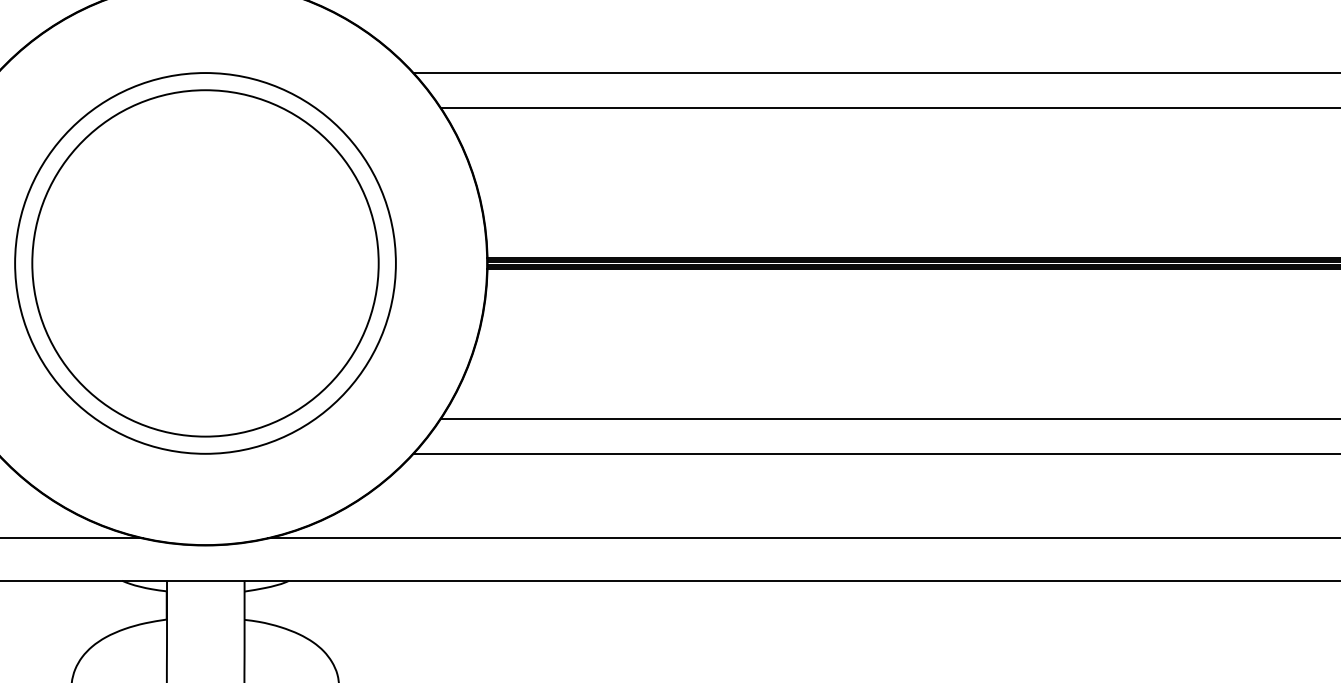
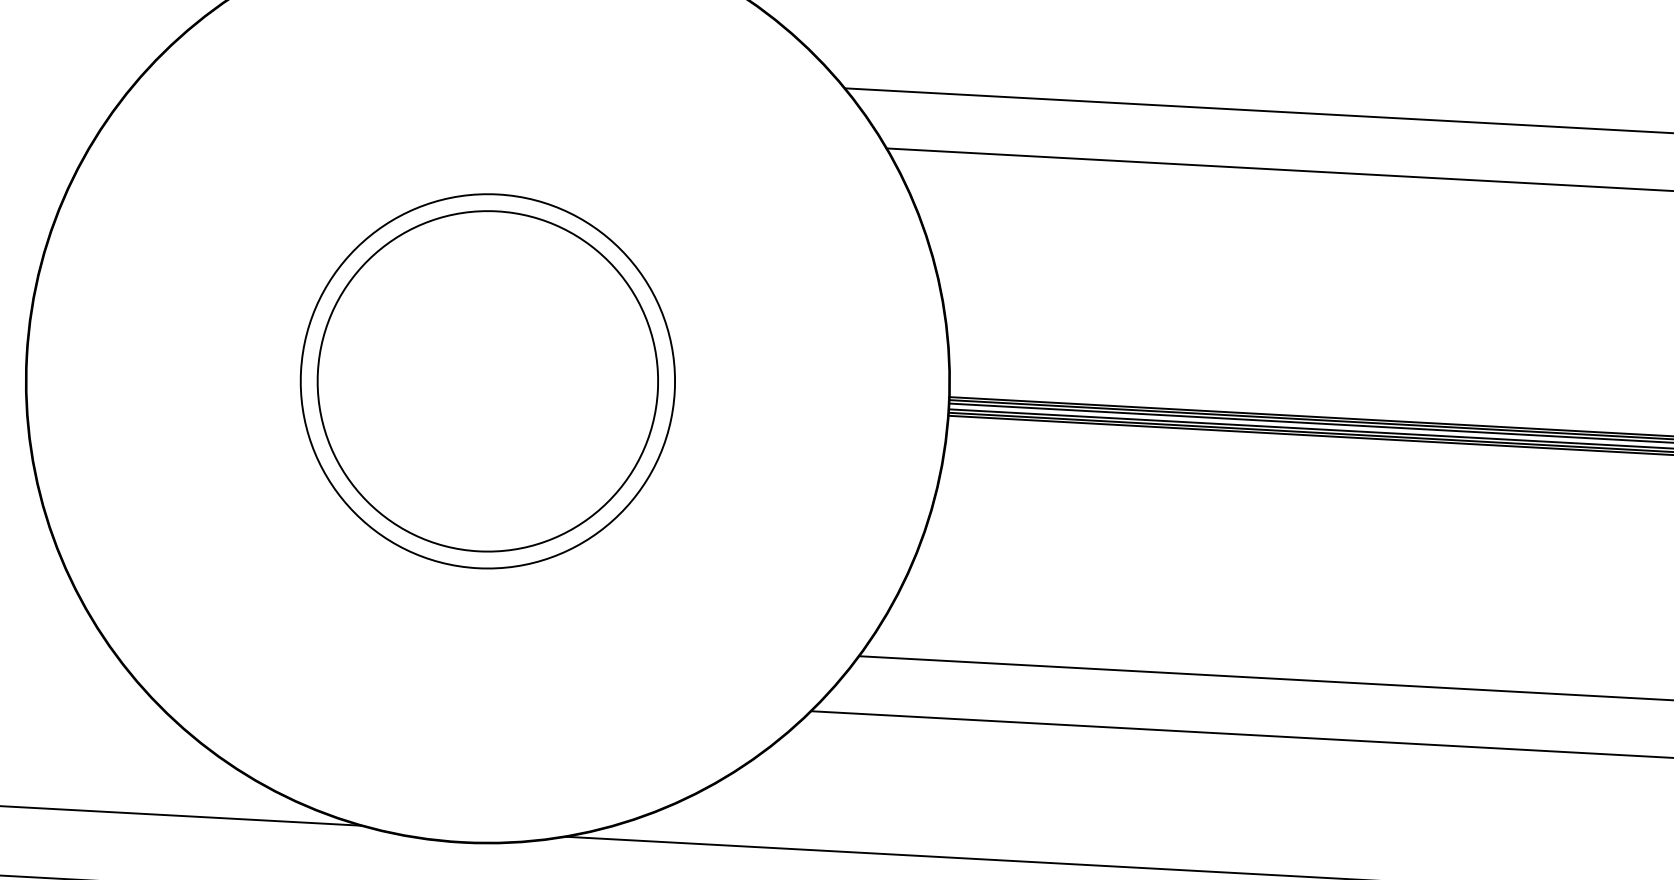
circle: (205, 263) -> (487, 381), size x0.6
circle: (205, 263) -> (487, 381), size x0.6

